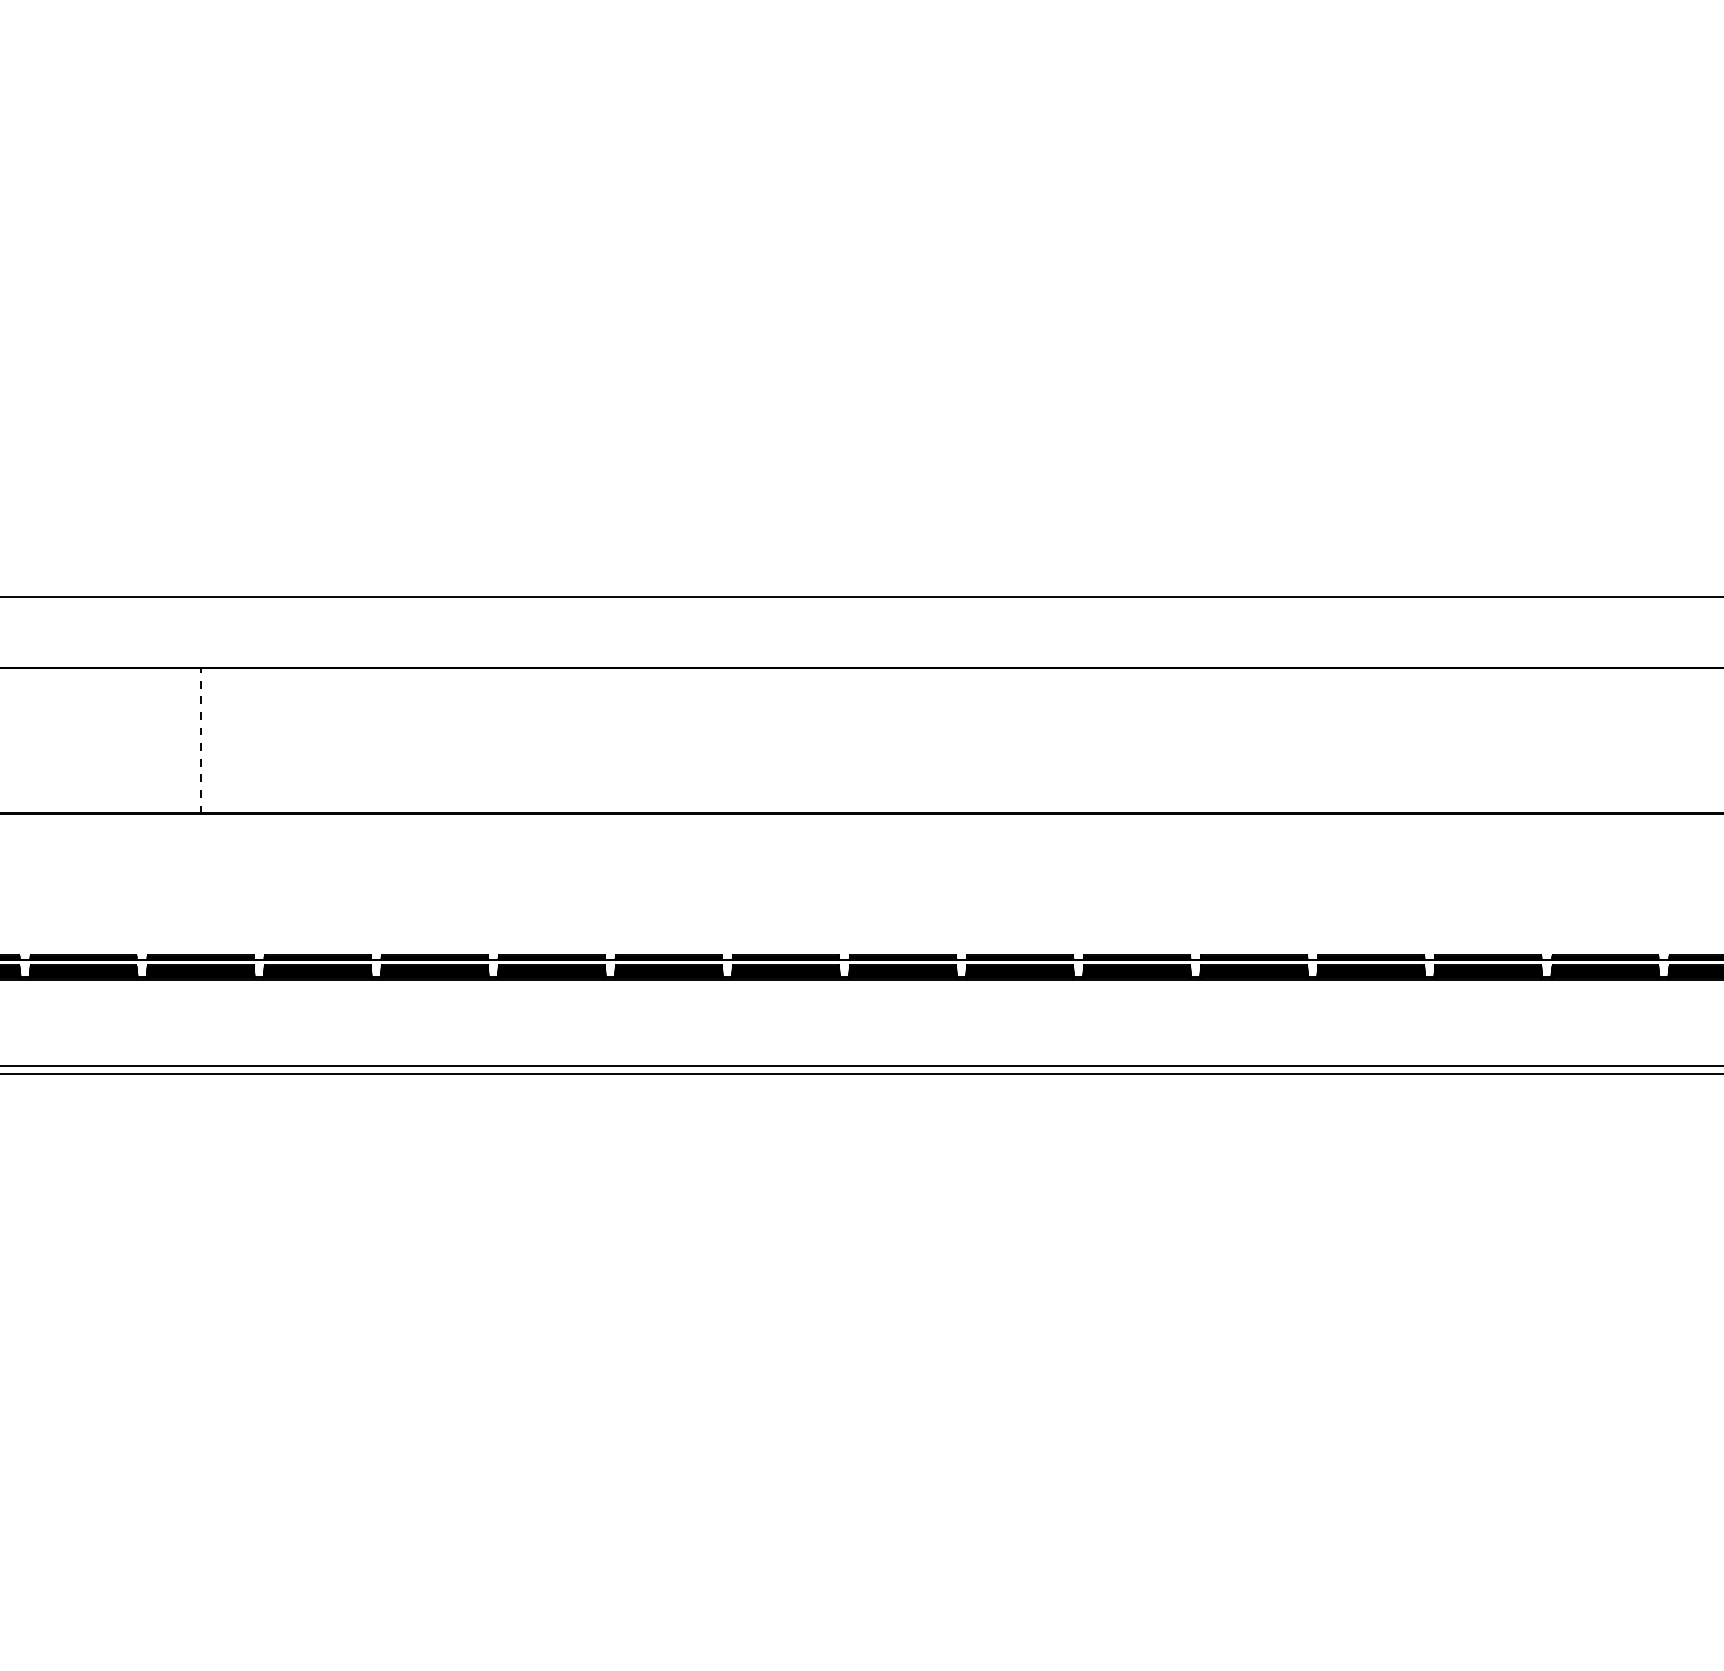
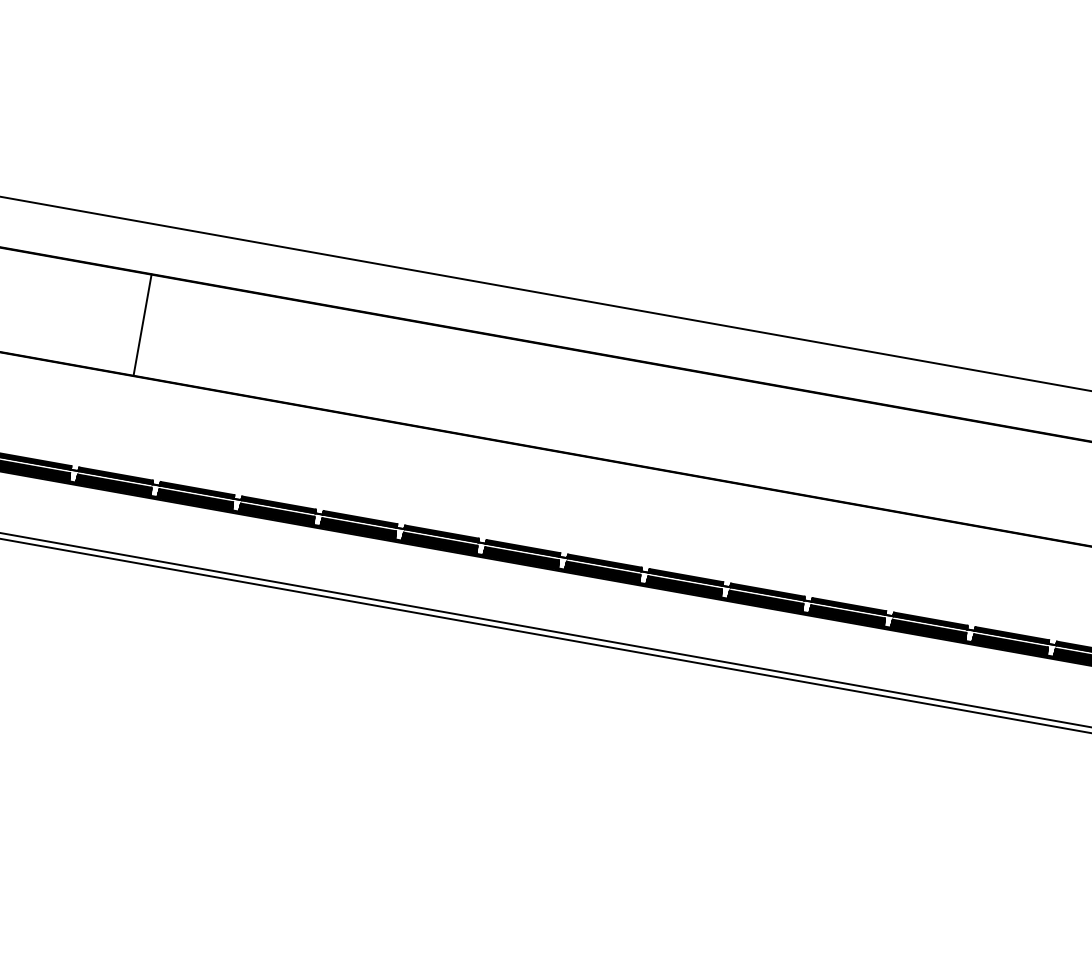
line: (200, 740) -> (142, 324), dashed -> solid

